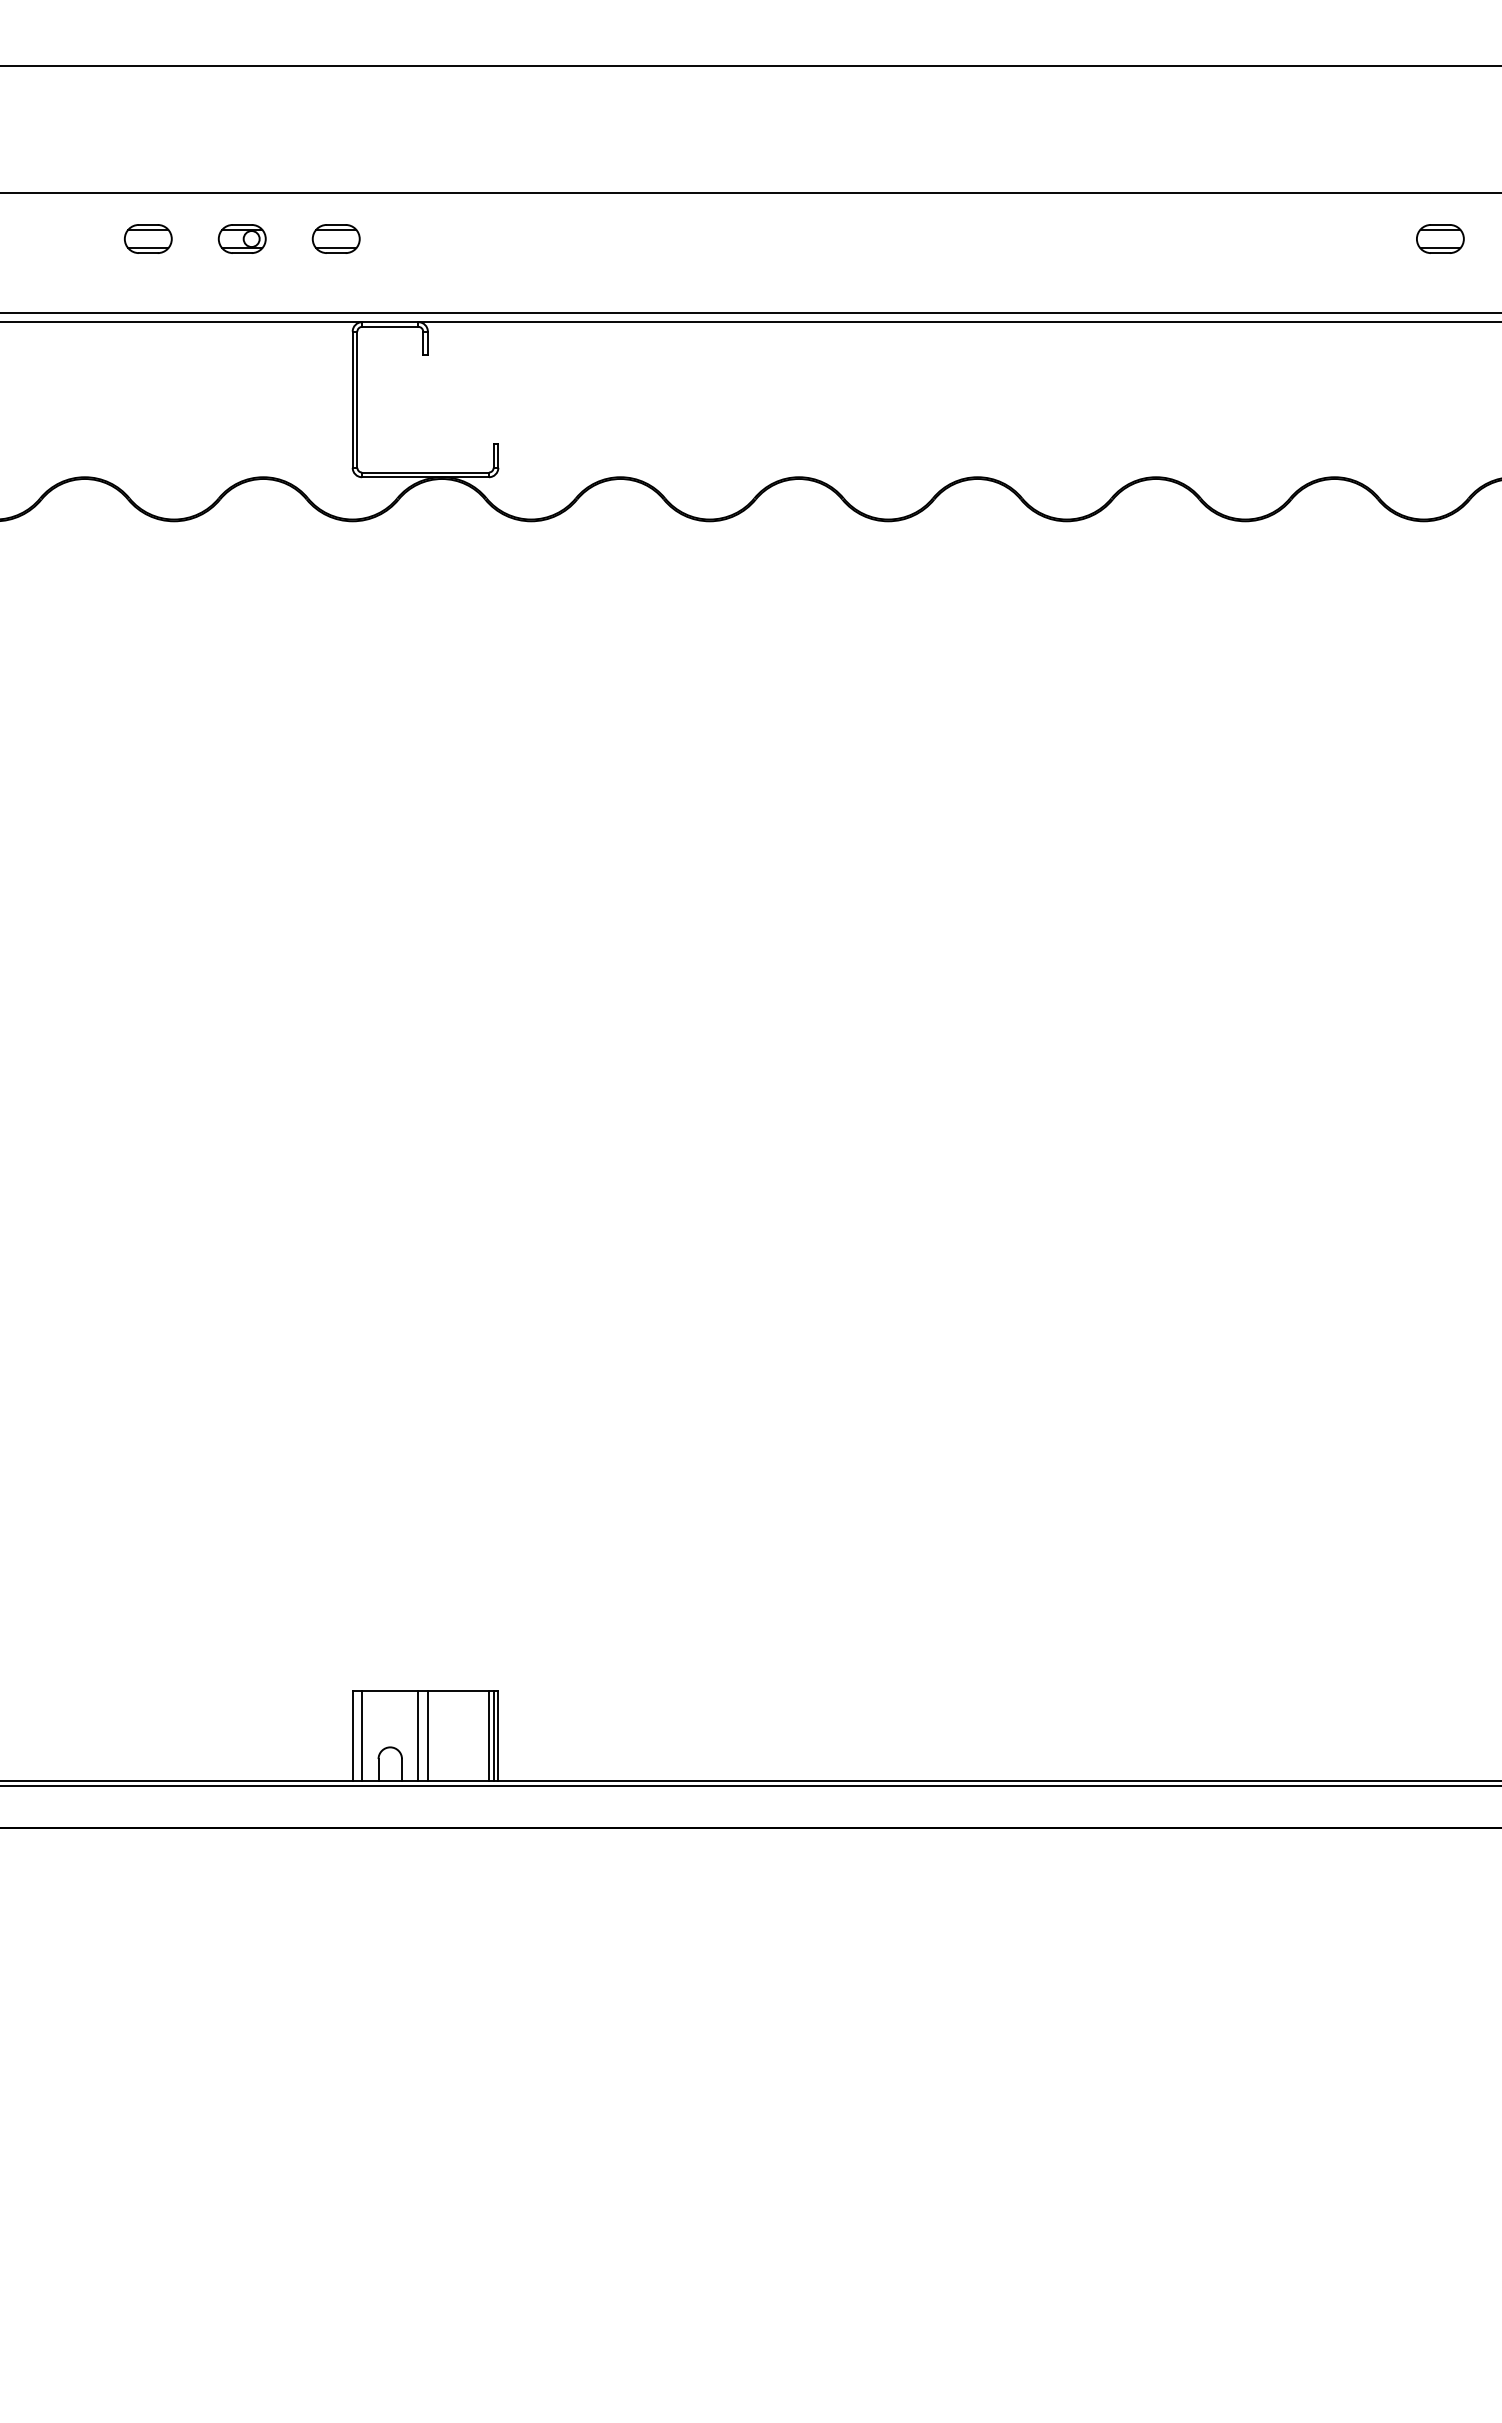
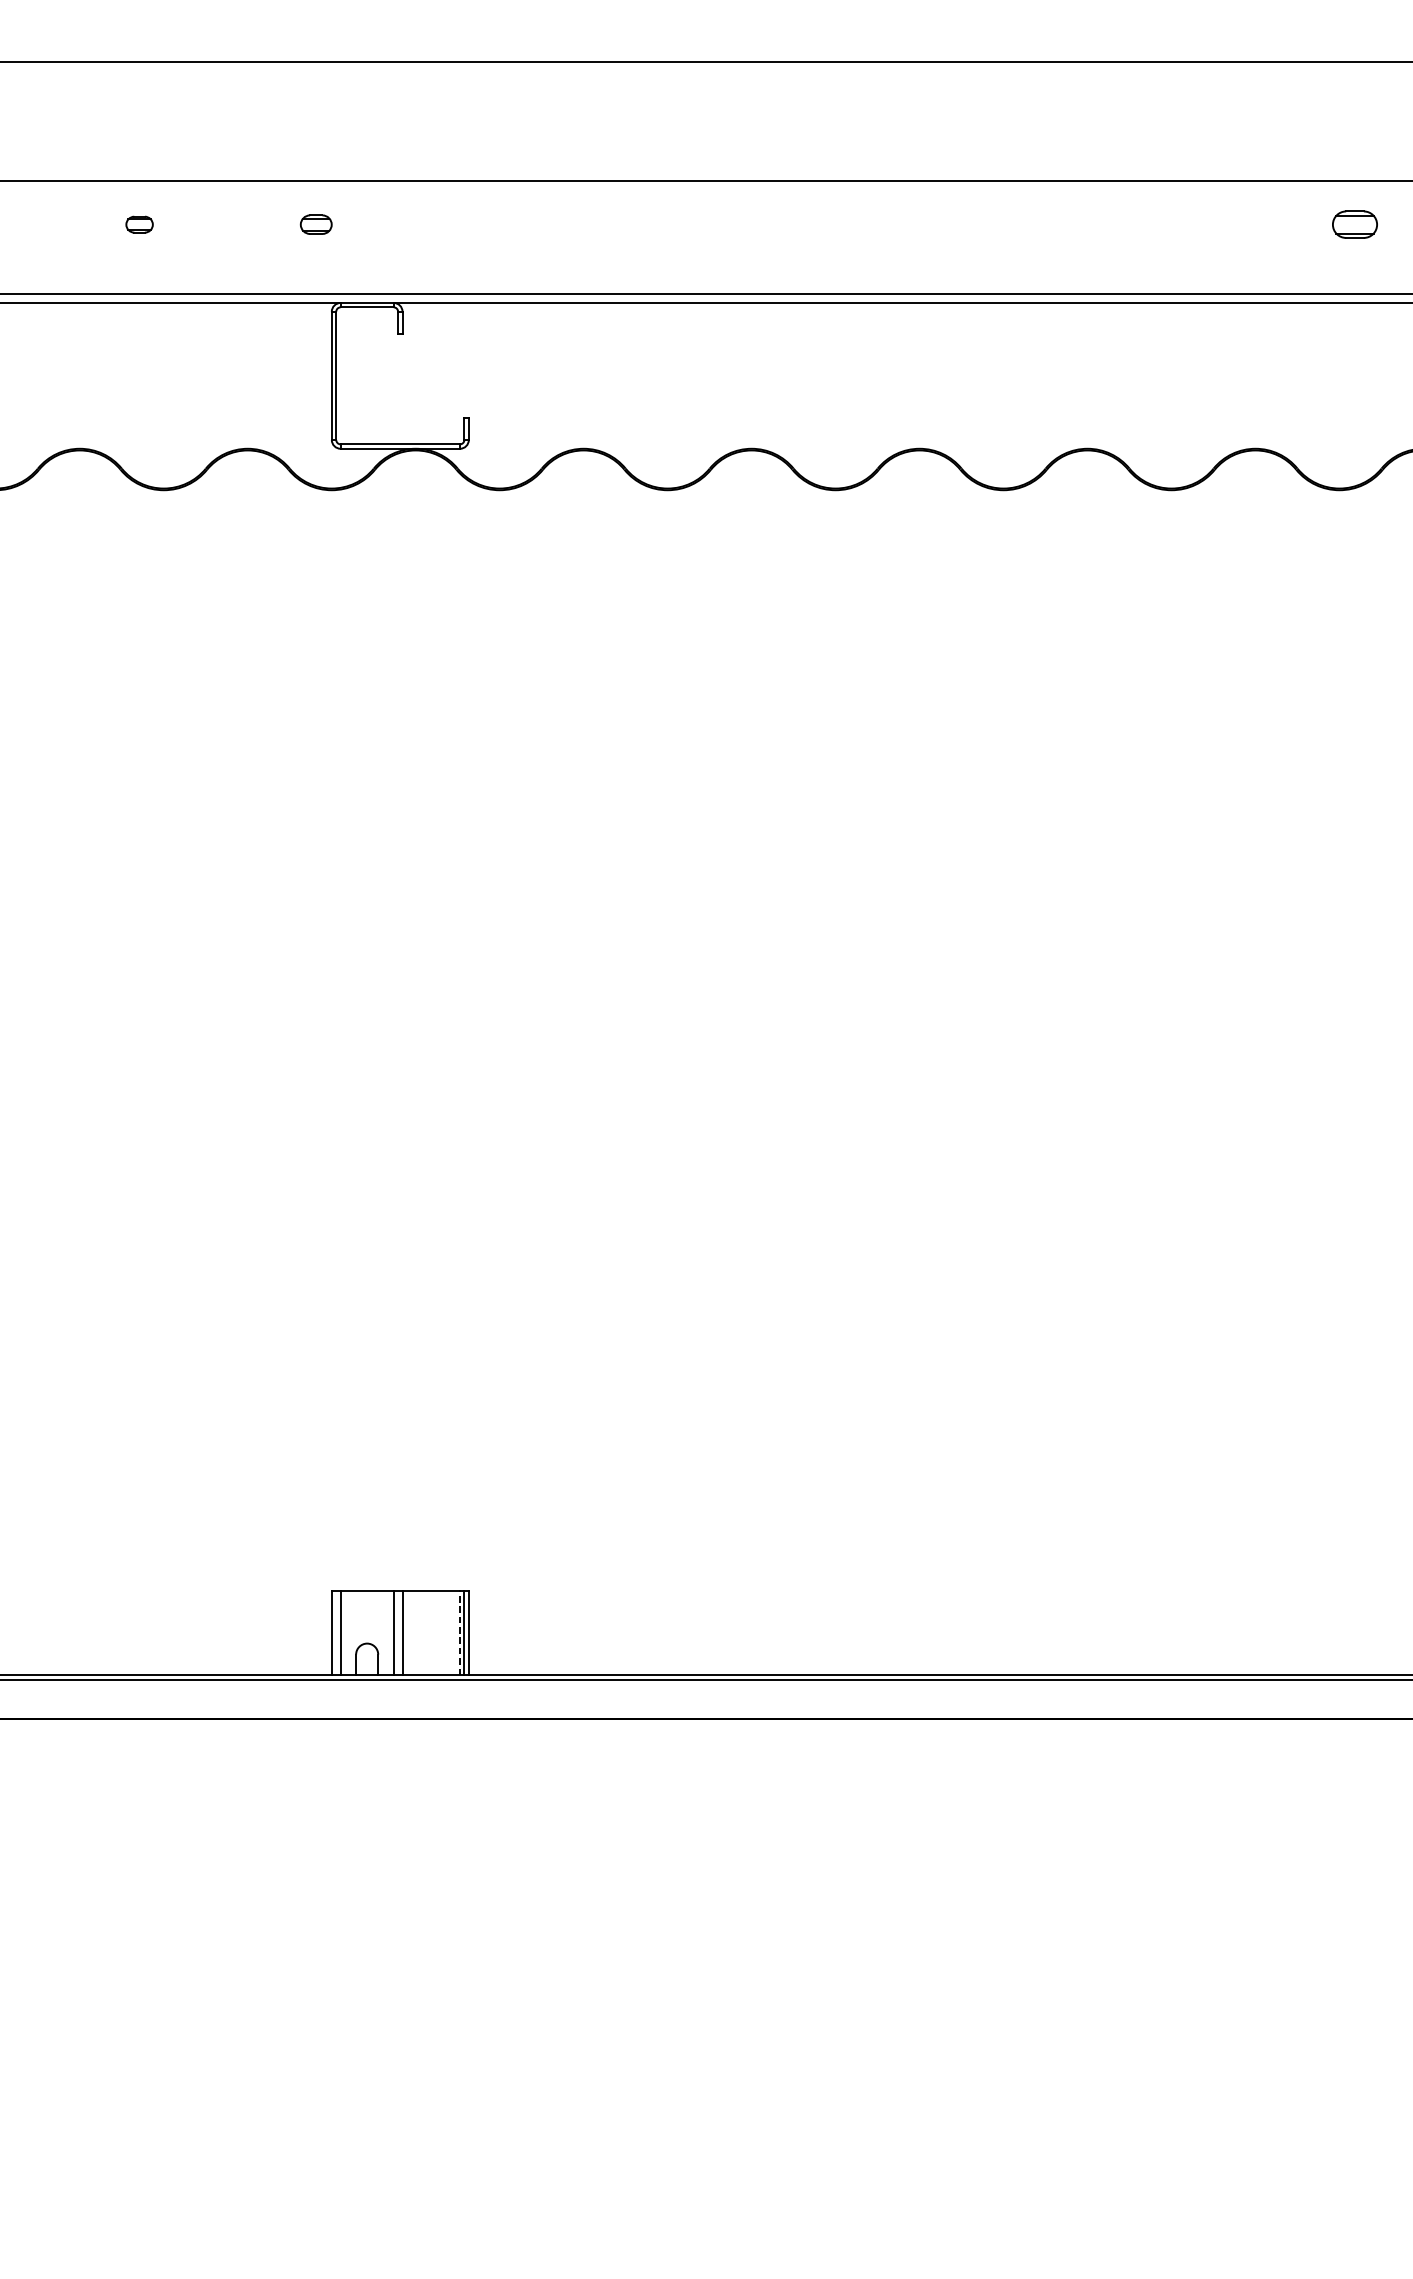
part: (148, 238) -> (139, 224), size x0.6
part: (241, 238) -> (227, 224), removed
part: (335, 238) -> (315, 224), size x0.7
line: (488, 1735) -> (459, 1632), solid -> dashed

